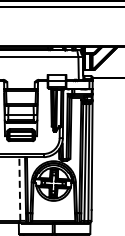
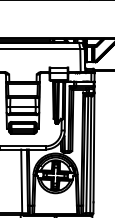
line: (19, 189) -> (21, 181), dashed -> solid

